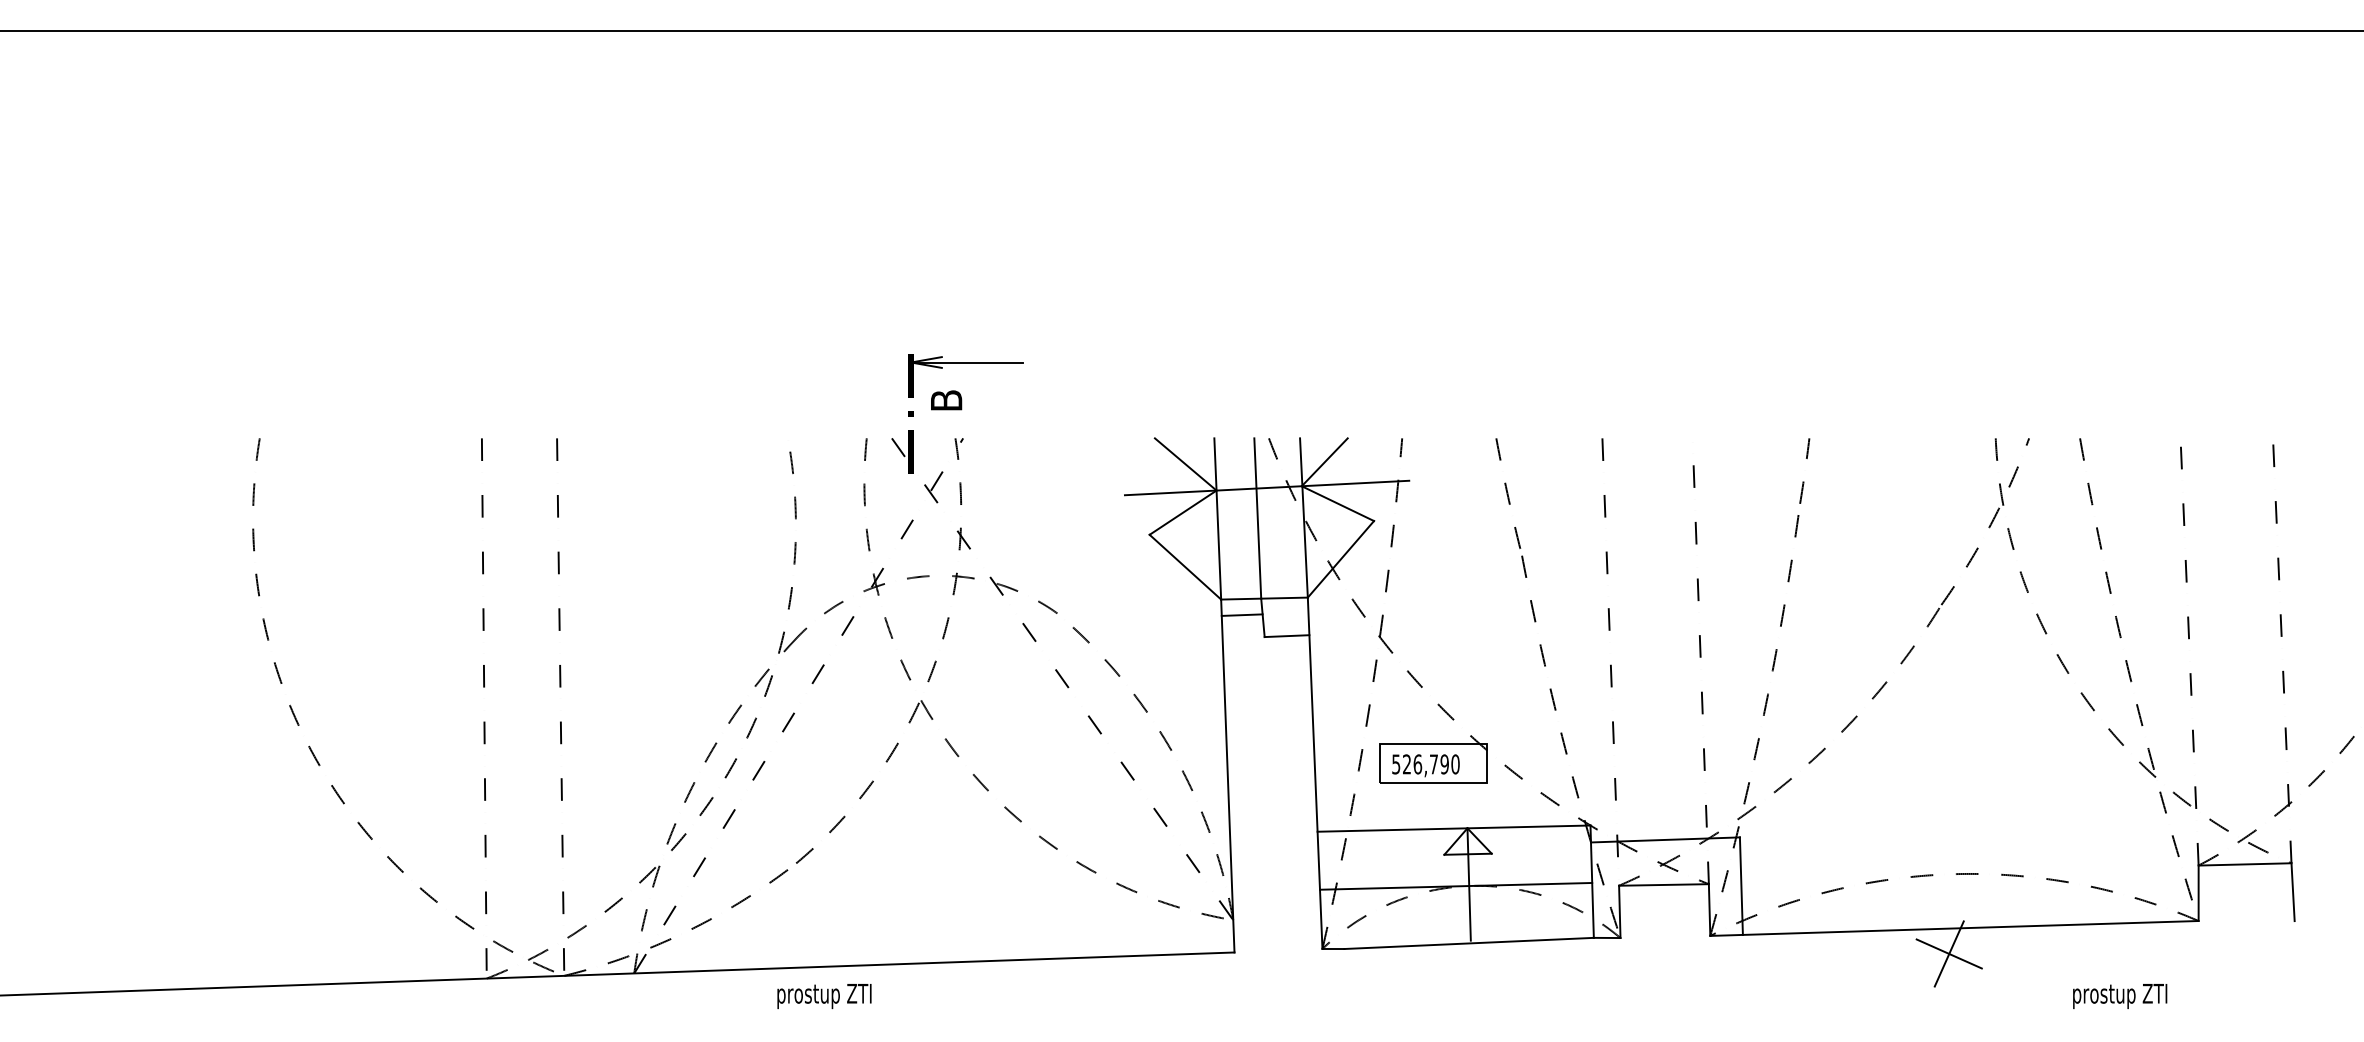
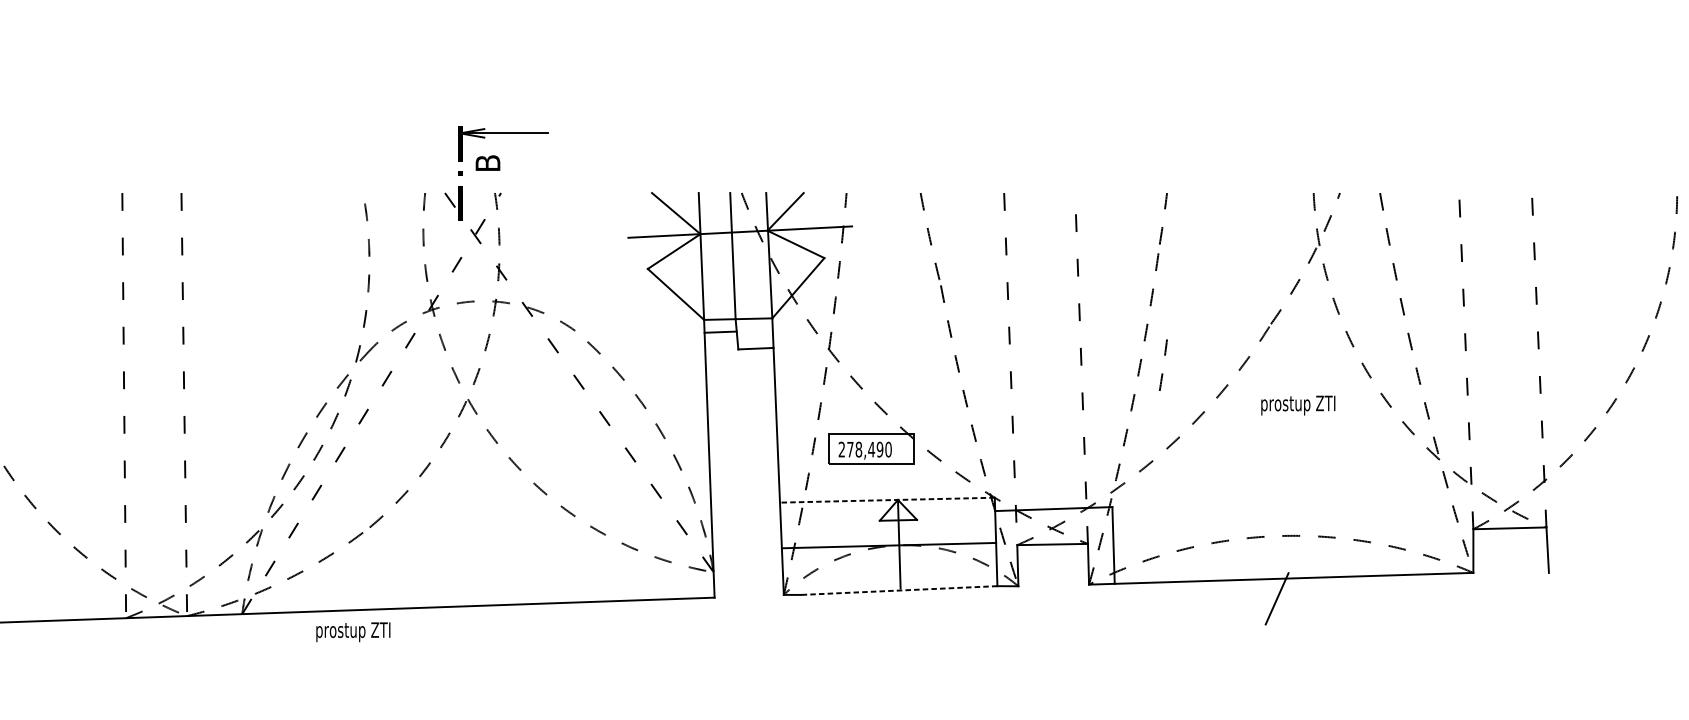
arc: (1804, 667) -> (1163, 373), added
text: (1415, 764) -> (857, 449), 526,790 -> 278,490
line: (1453, 828) -> (886, 500), solid -> dashed
line: (1469, 943) -> (899, 590), solid -> dashed
line: (1948, 953) -> (1276, 598), removed
text: (824, 996) -> (353, 632), moved
text: (2120, 996) -> (1298, 405), moved

